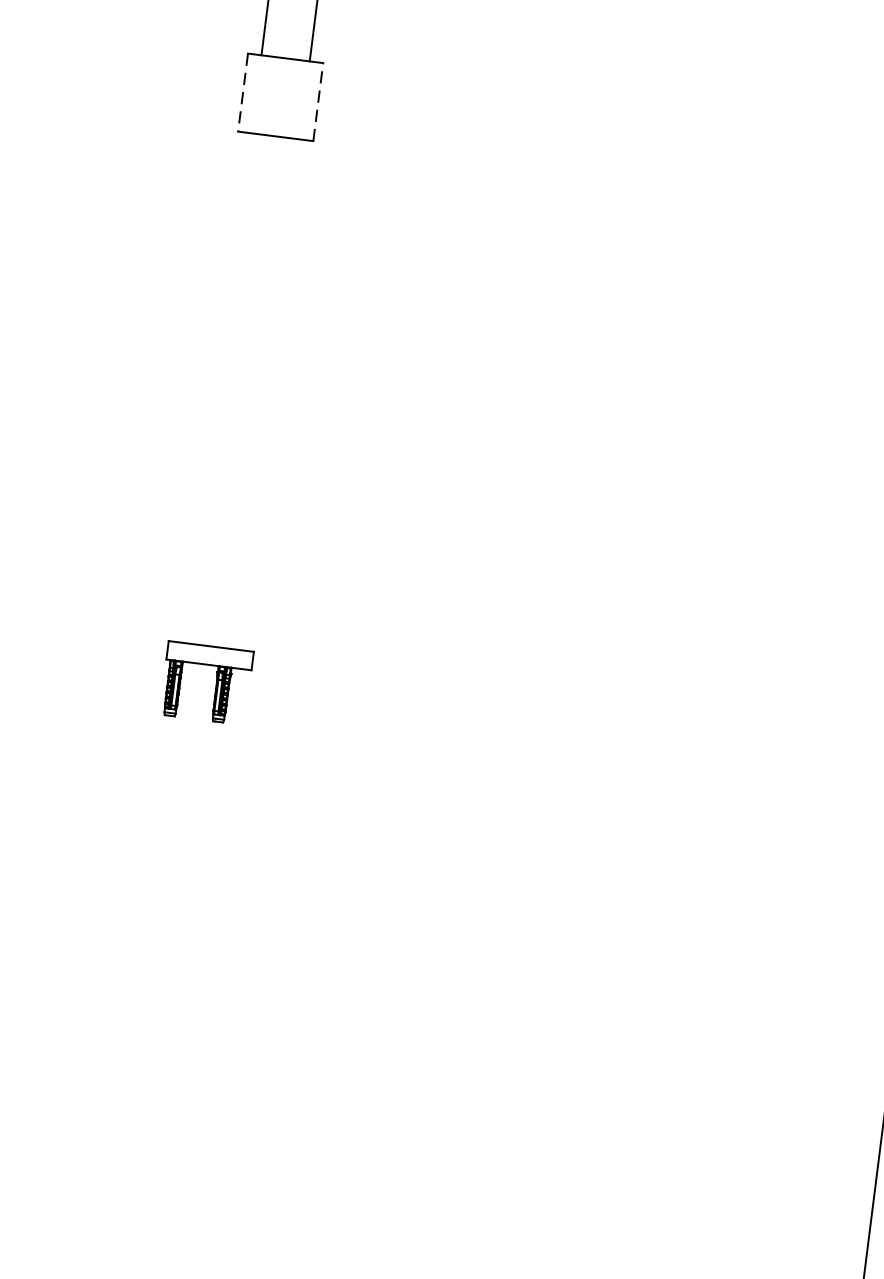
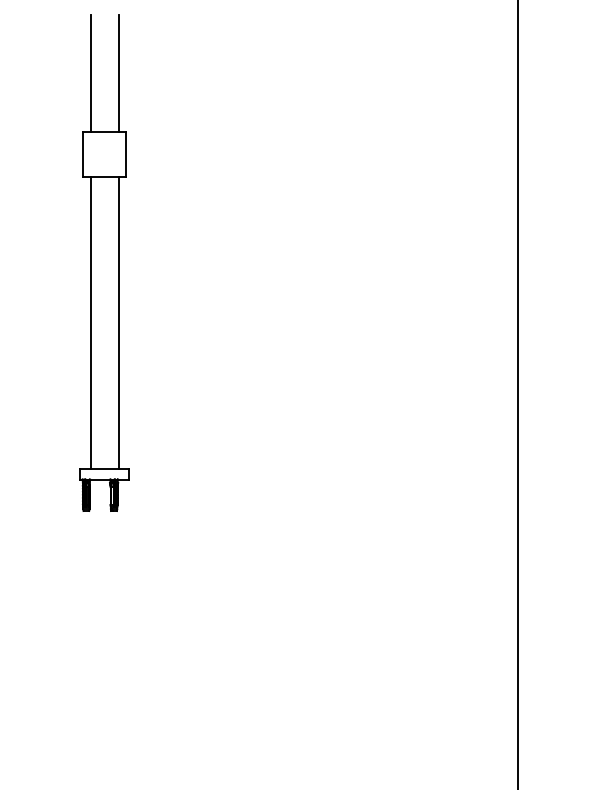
line: (243, 94) -> (83, 155), dashed -> solid
line: (318, 101) -> (126, 154), dashed -> solid
line: (220, 387) -> (91, 322), added
line: (267, 393) -> (118, 322), added

